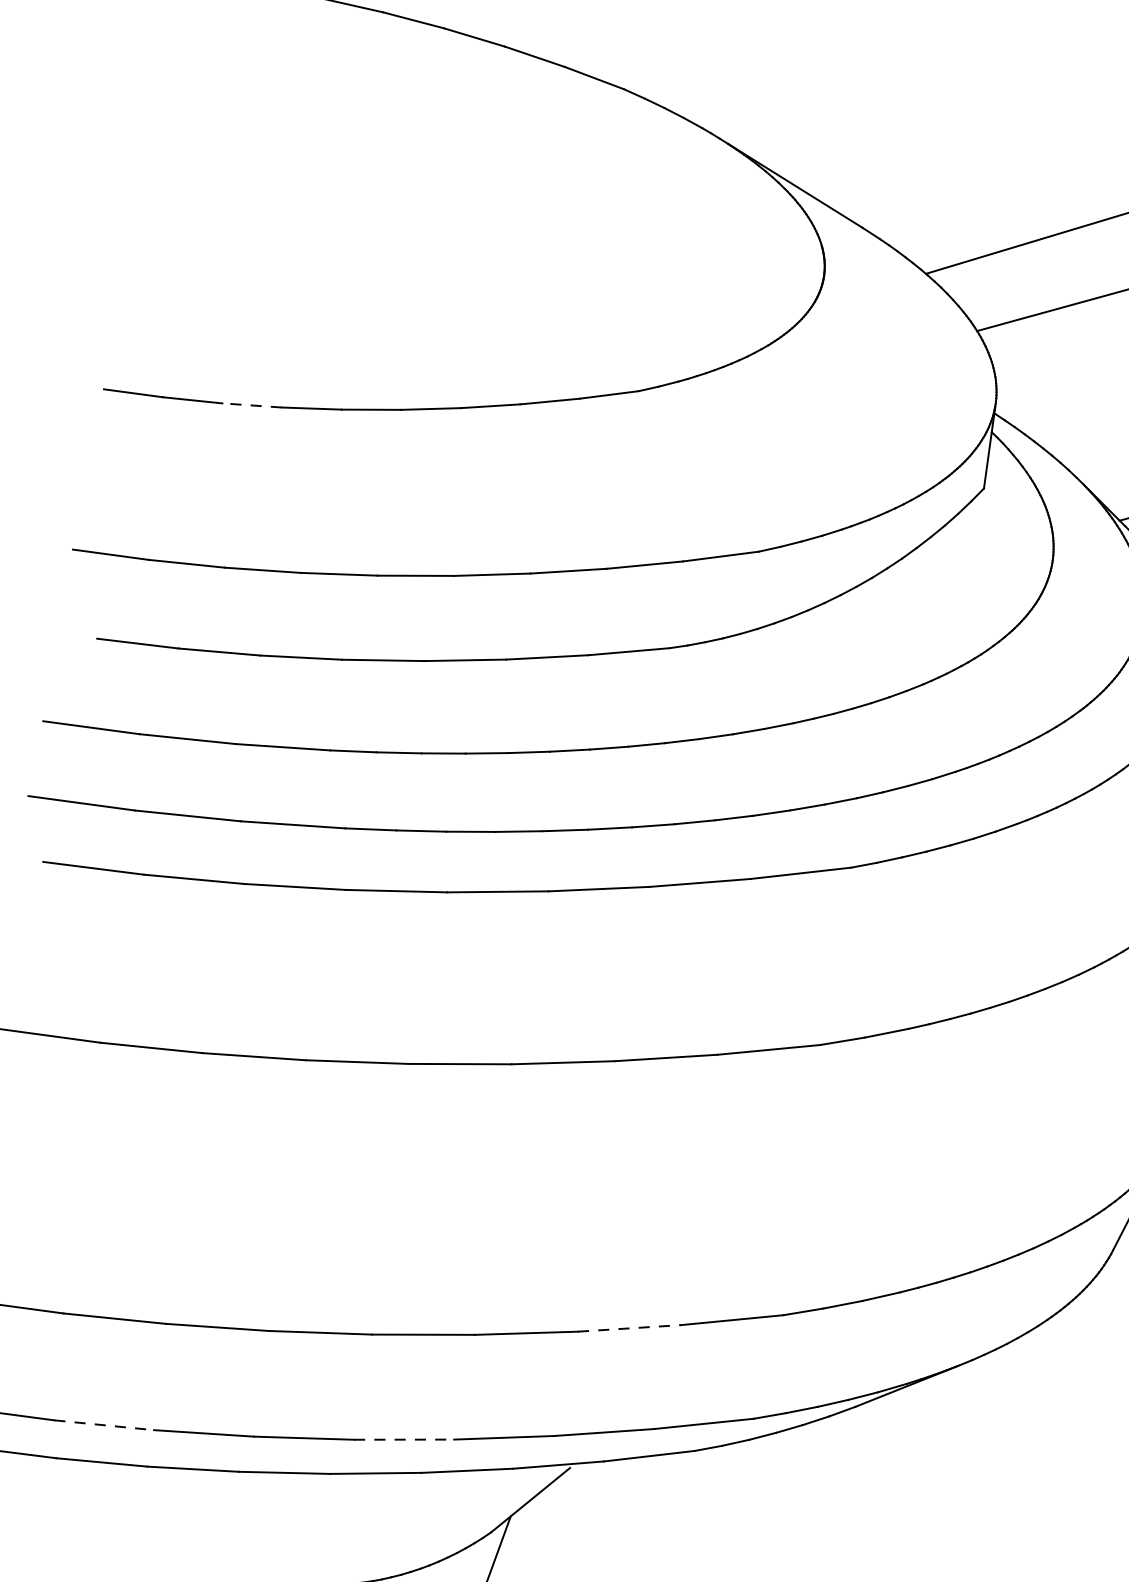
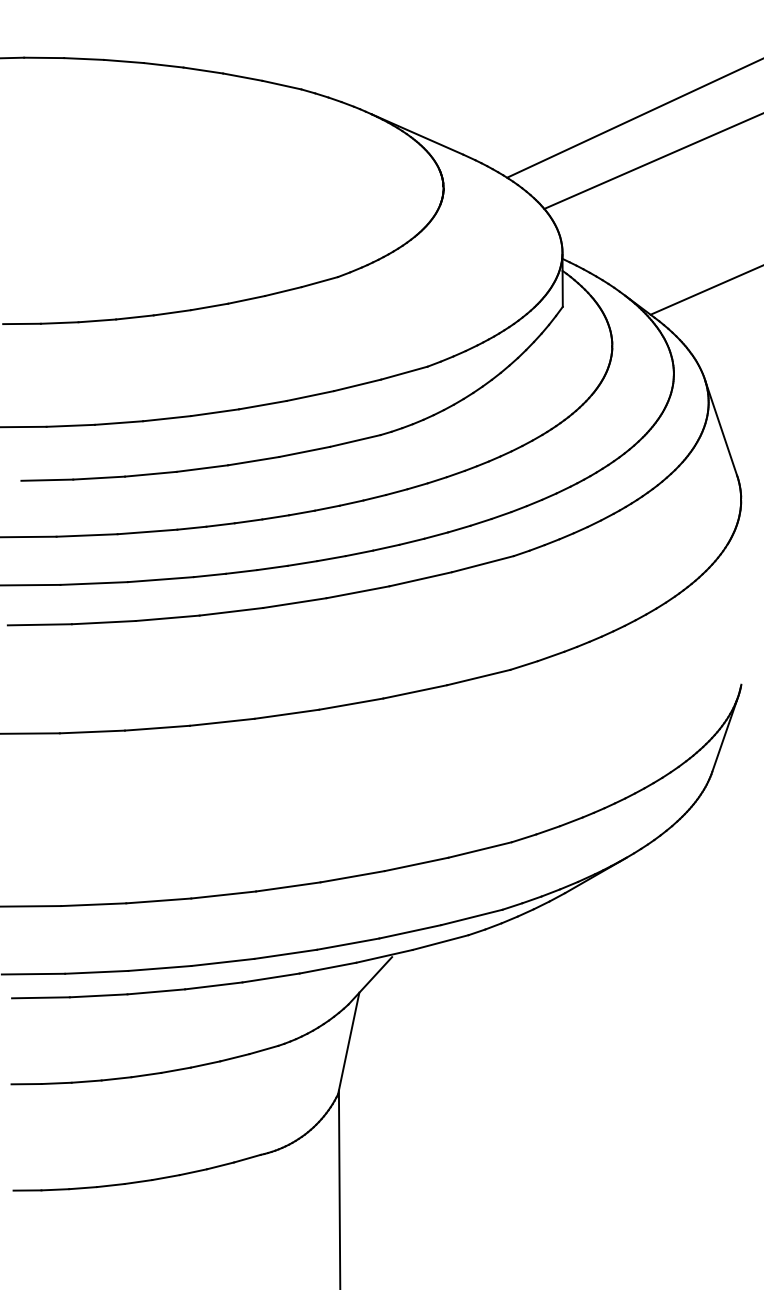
line: (252, 404) -> (97, 320), dashed -> solid
line: (629, 1328) -> (416, 864), dashed -> solid
line: (103, 1425) -> (96, 972), dashed -> solid
line: (403, 1439) -> (285, 954), dashed -> solid

